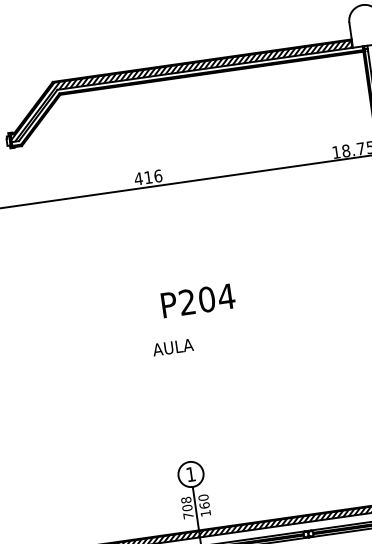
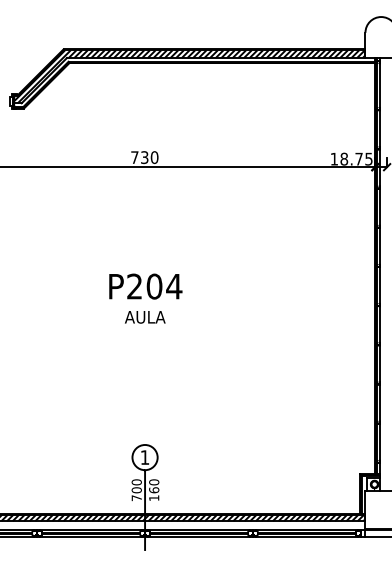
text: (148, 177) -> (144, 157), 416 -> 730
text: (198, 300) -> (145, 286), moved
text: (173, 347) -> (145, 317), moved
text: (186, 500) -> (136, 482), 708 -> 700

